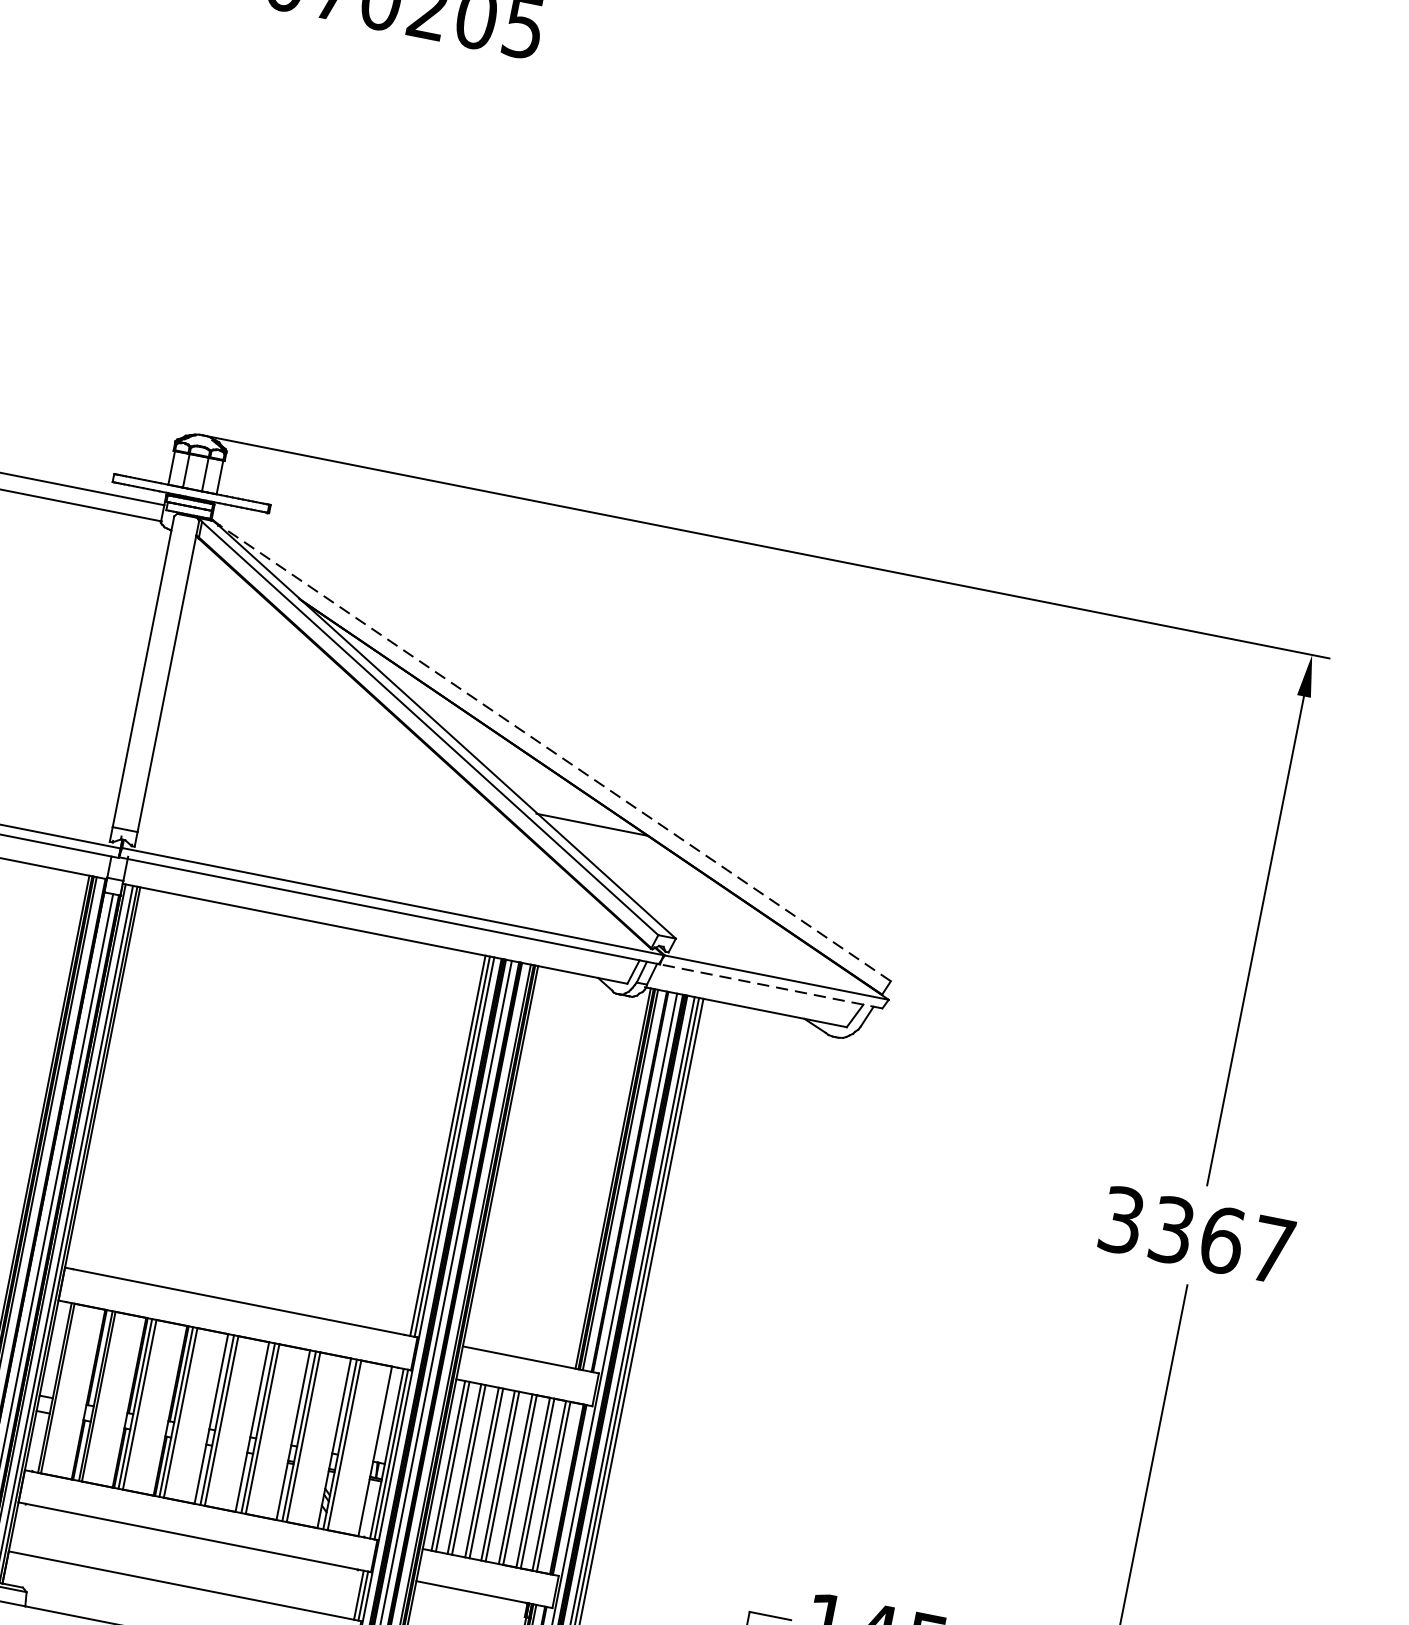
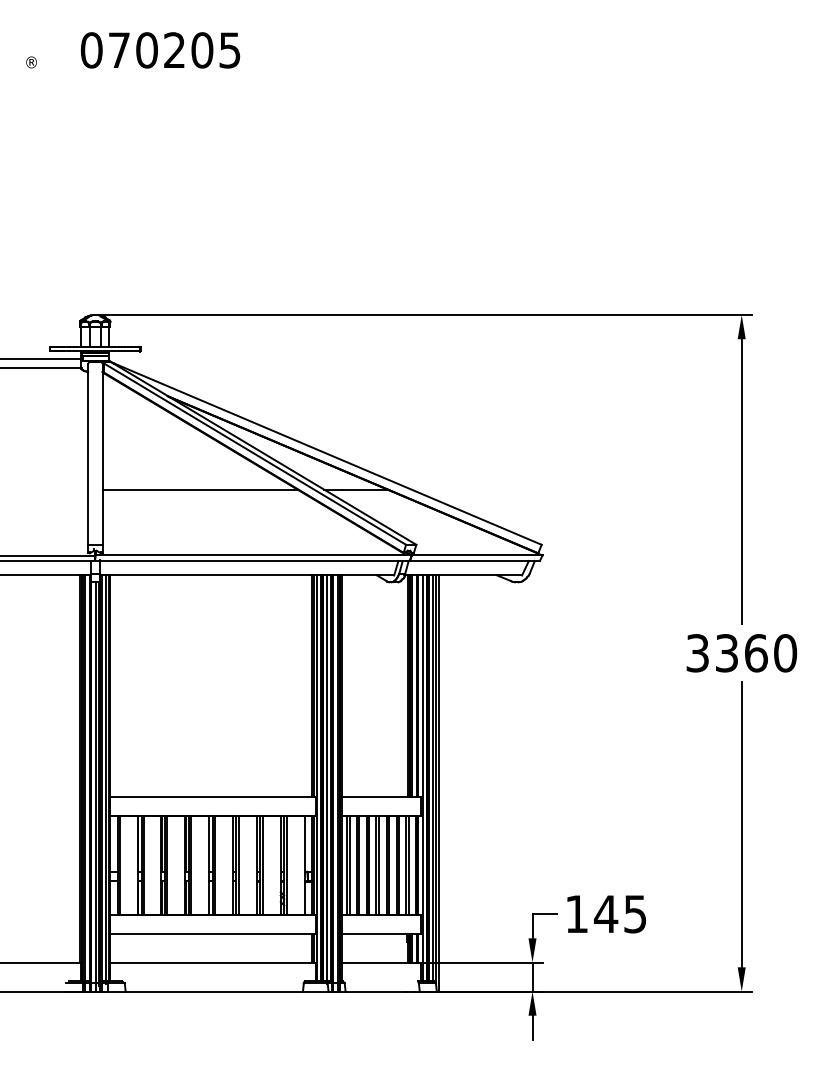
line: (555, 753) -> (328, 454), dashed -> solid
line: (323, 772) -> (200, 490), added
line: (769, 987) -> (474, 561), dashed -> solid
text: (1272, 1250) -> (785, 653), 3367 -> 3360

